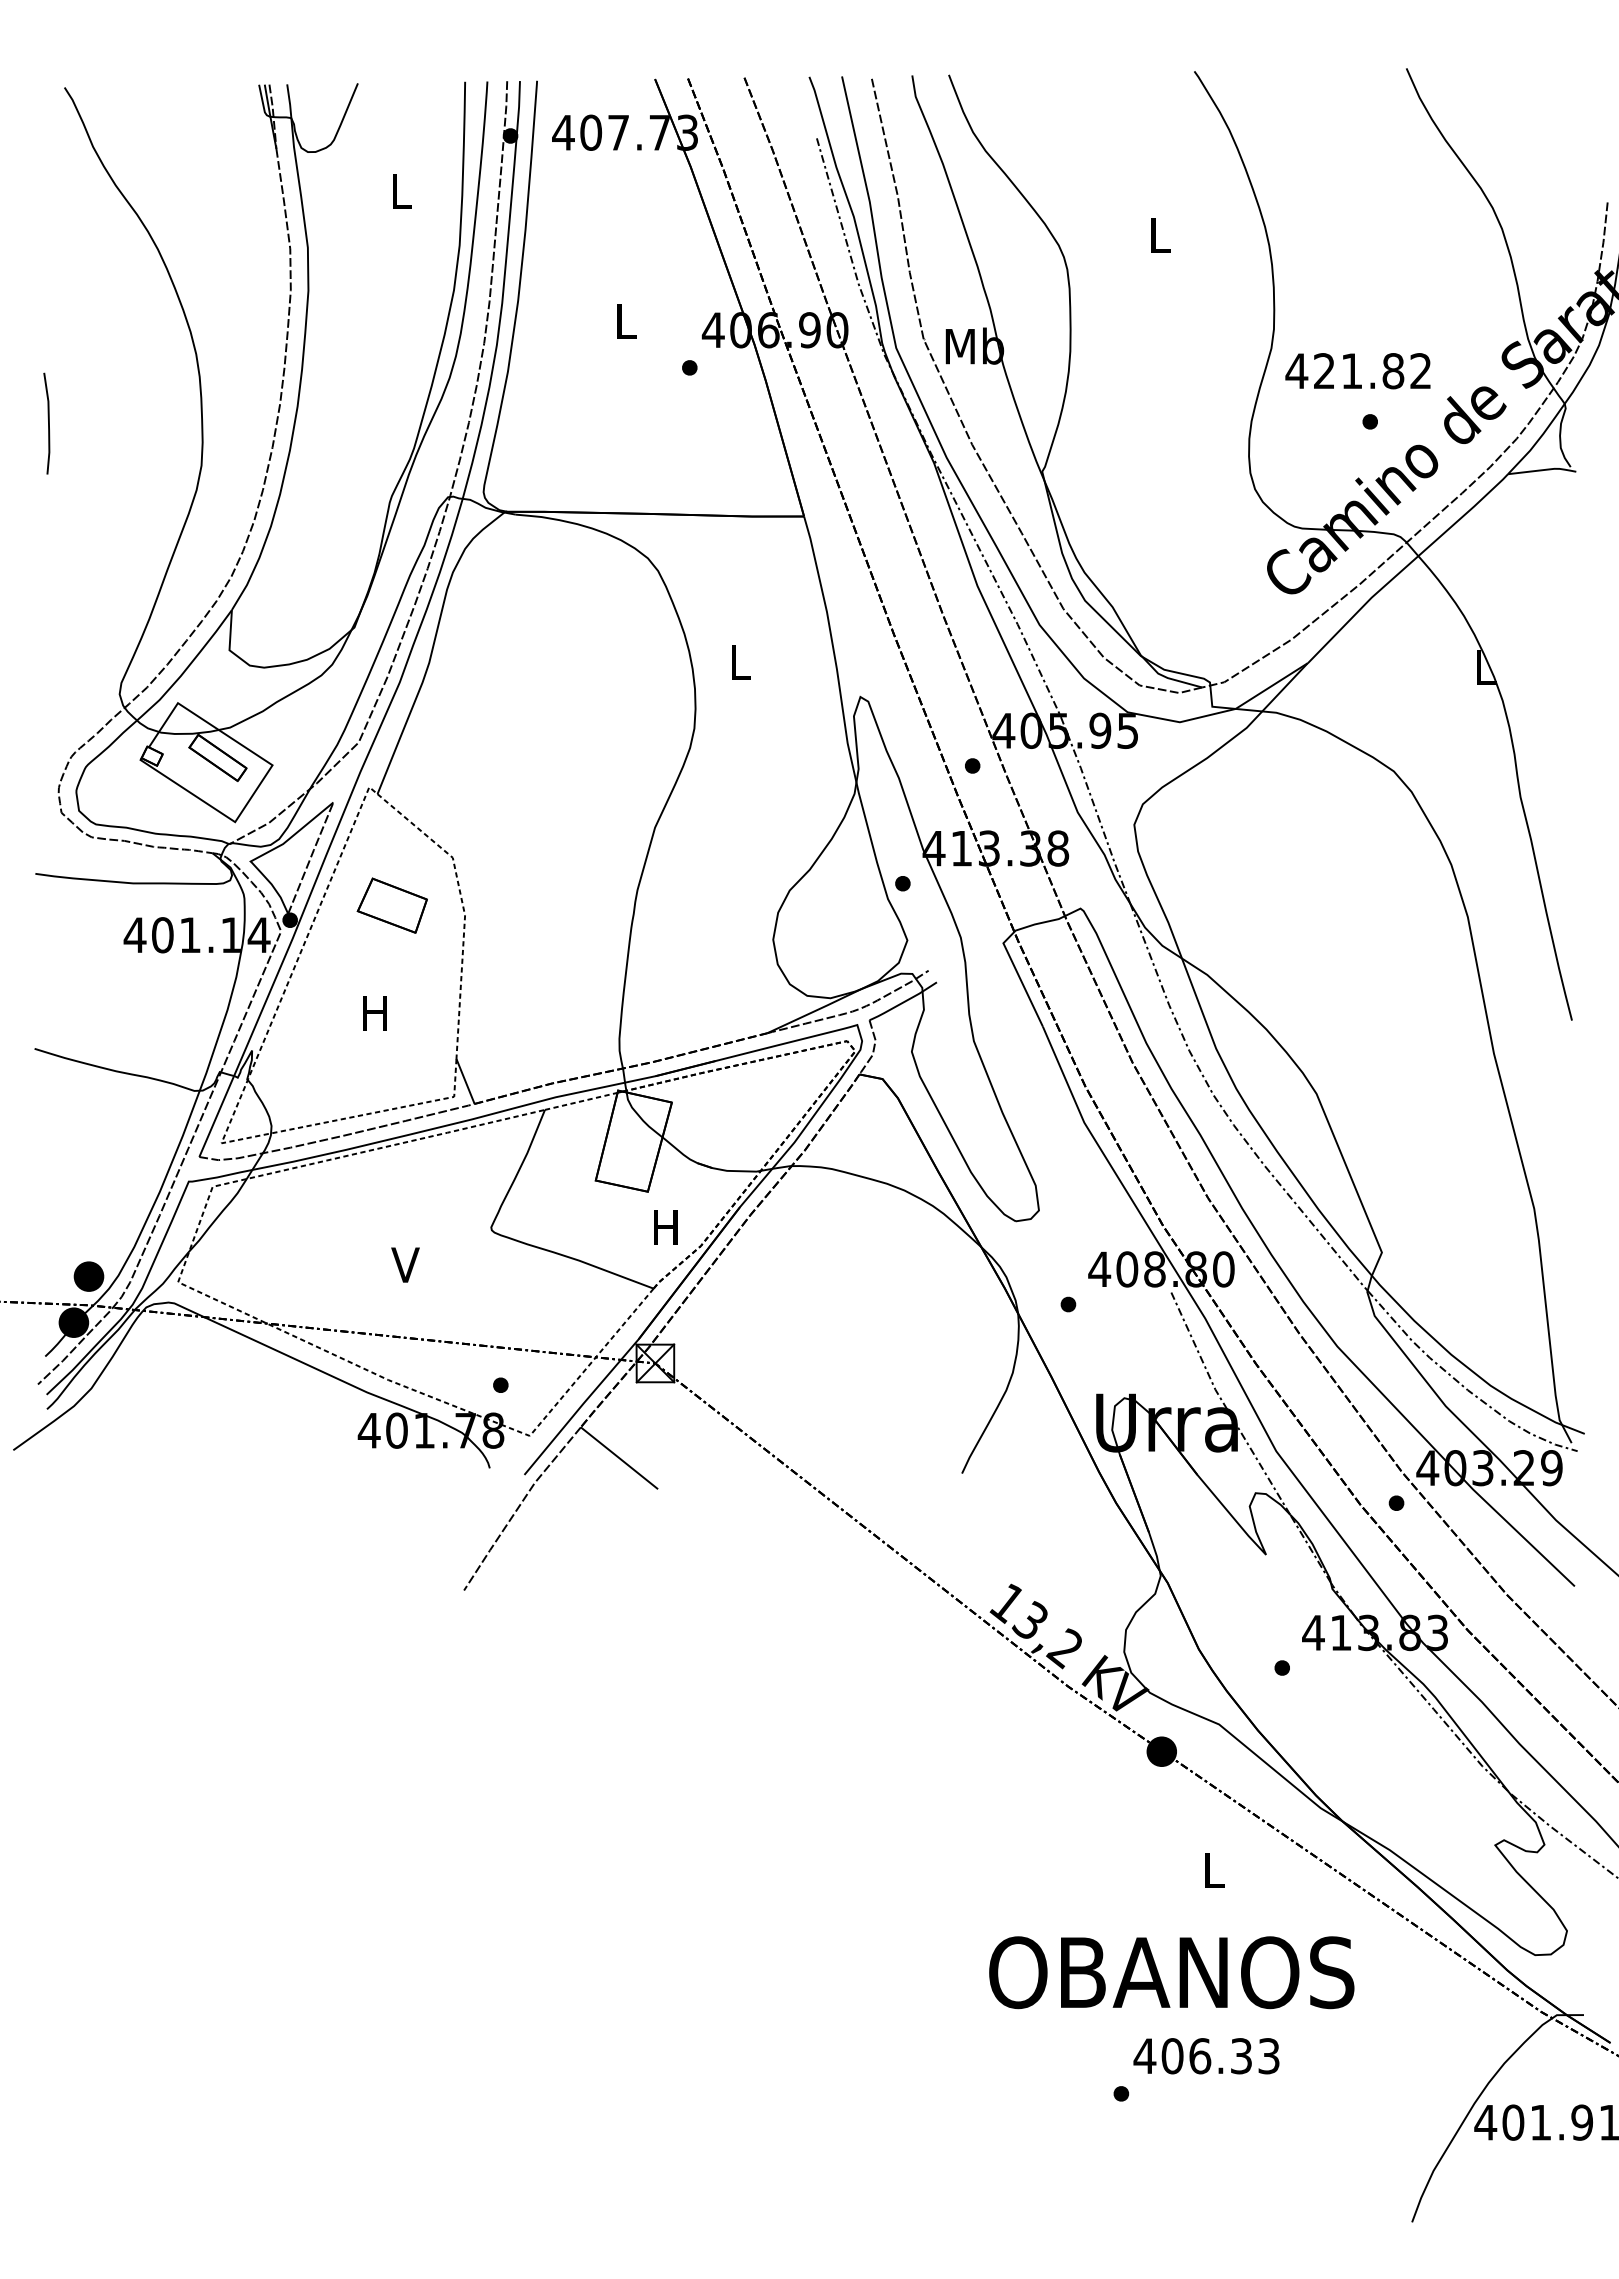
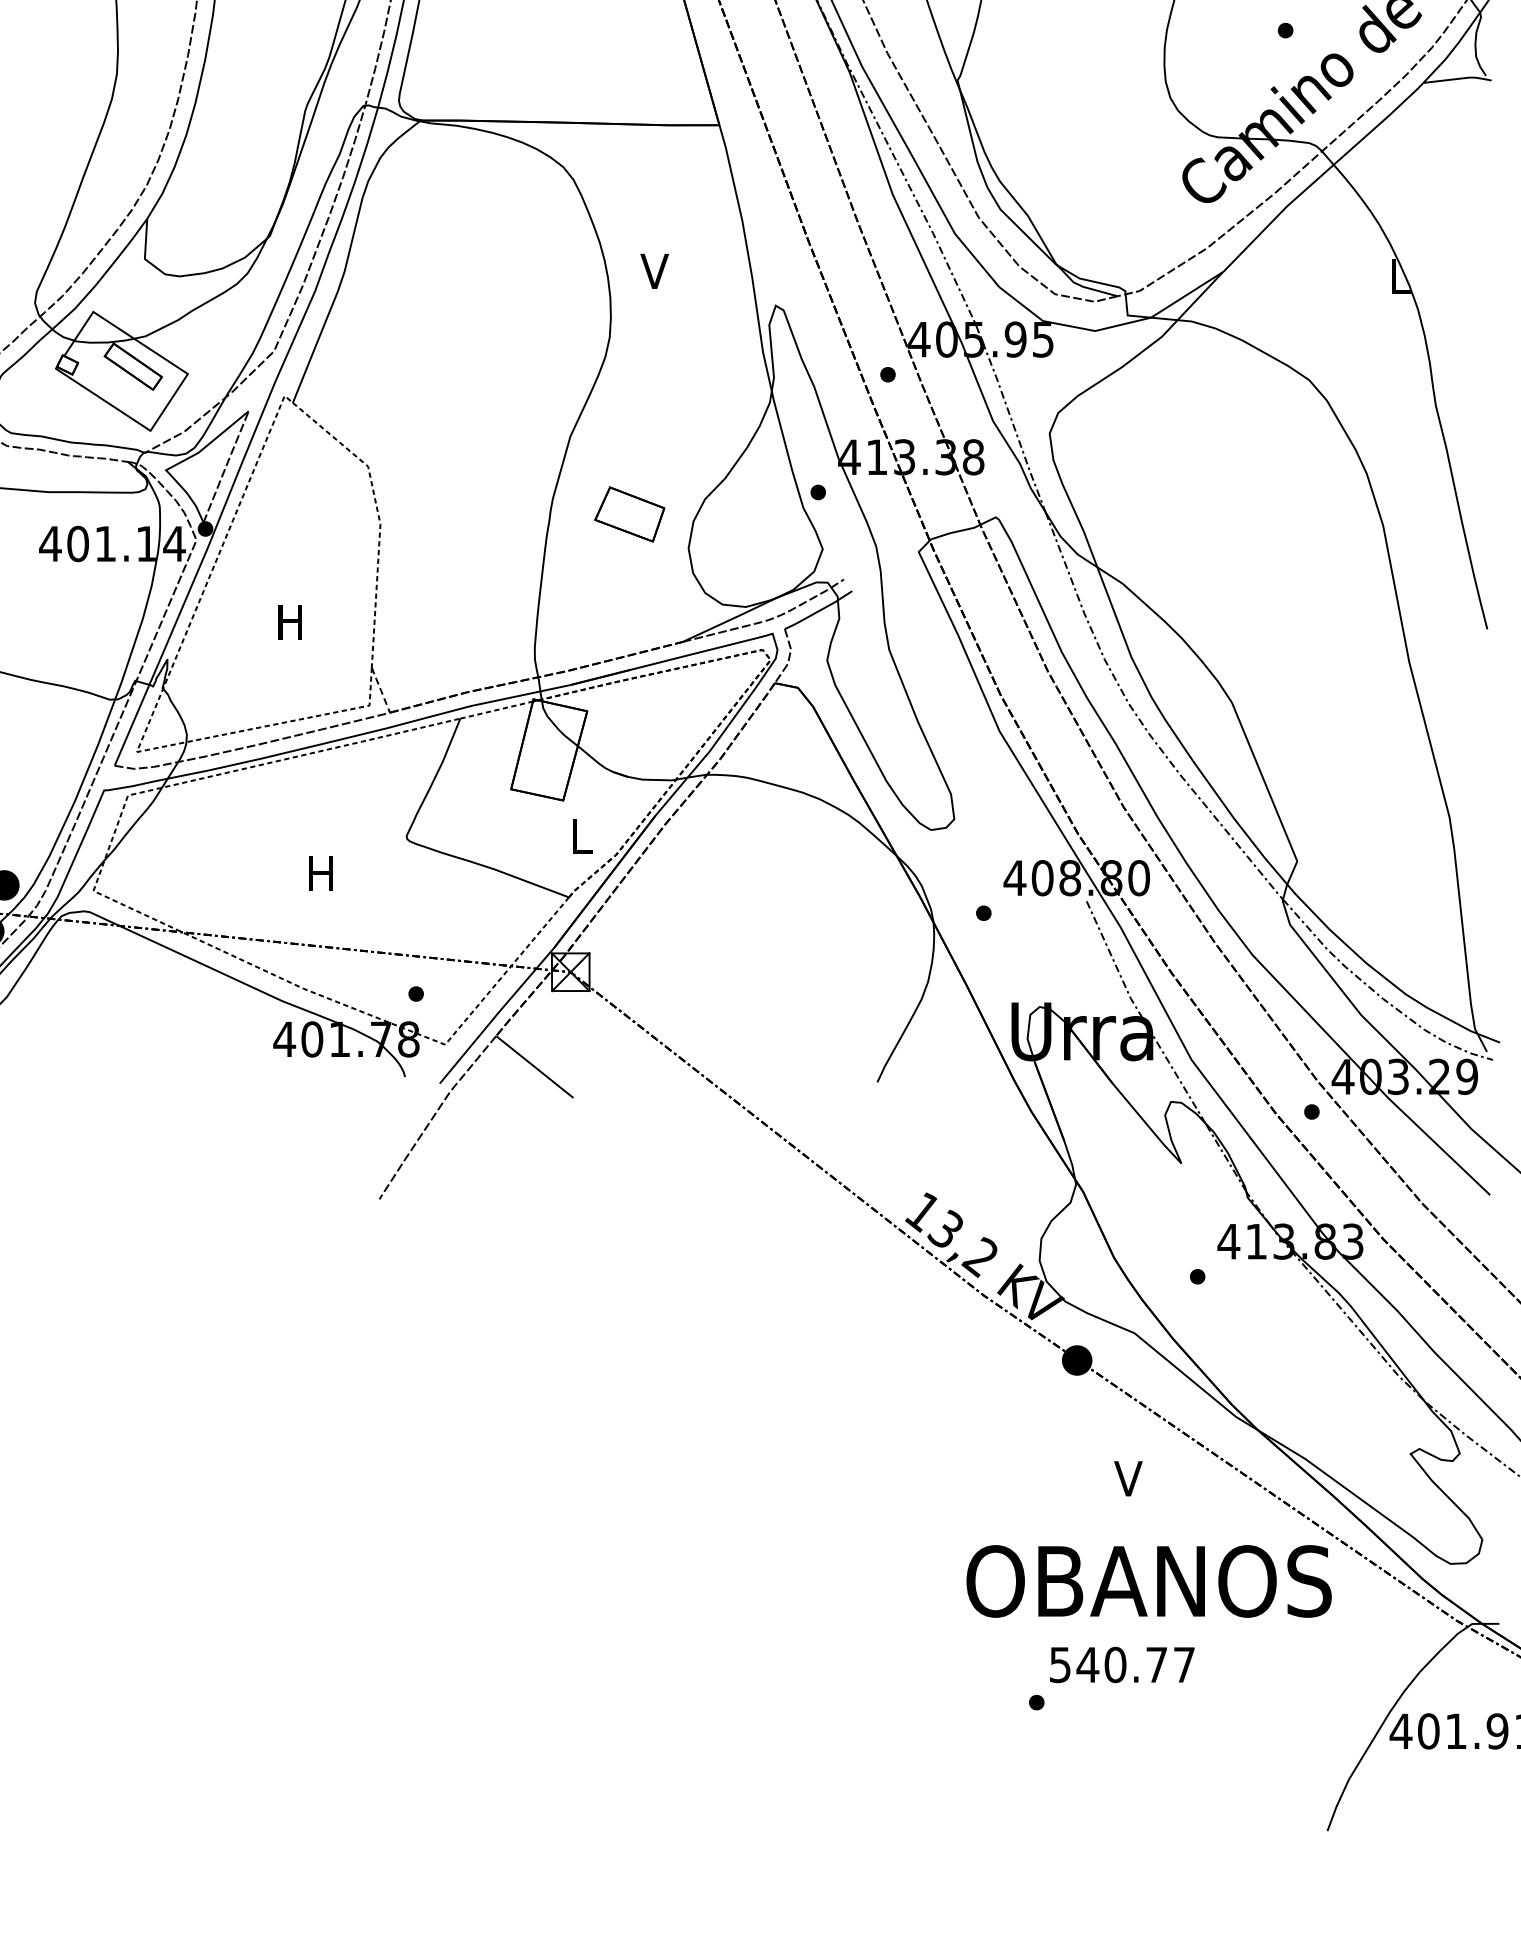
text: (739, 662) -> (654, 271), L -> V
part: (391, 905) -> (628, 514), moved
line: (465, 1081) -> (380, 690), solid -> dashed
text: (665, 1227) -> (580, 836), H -> L
text: (405, 1264) -> (320, 873), V -> H
text: (1212, 1869) -> (1127, 1478), L -> V
text: (1171, 1972) -> (1148, 1581), moved
text: (1206, 2056) -> (1121, 1665), 406.33 -> 540.77

